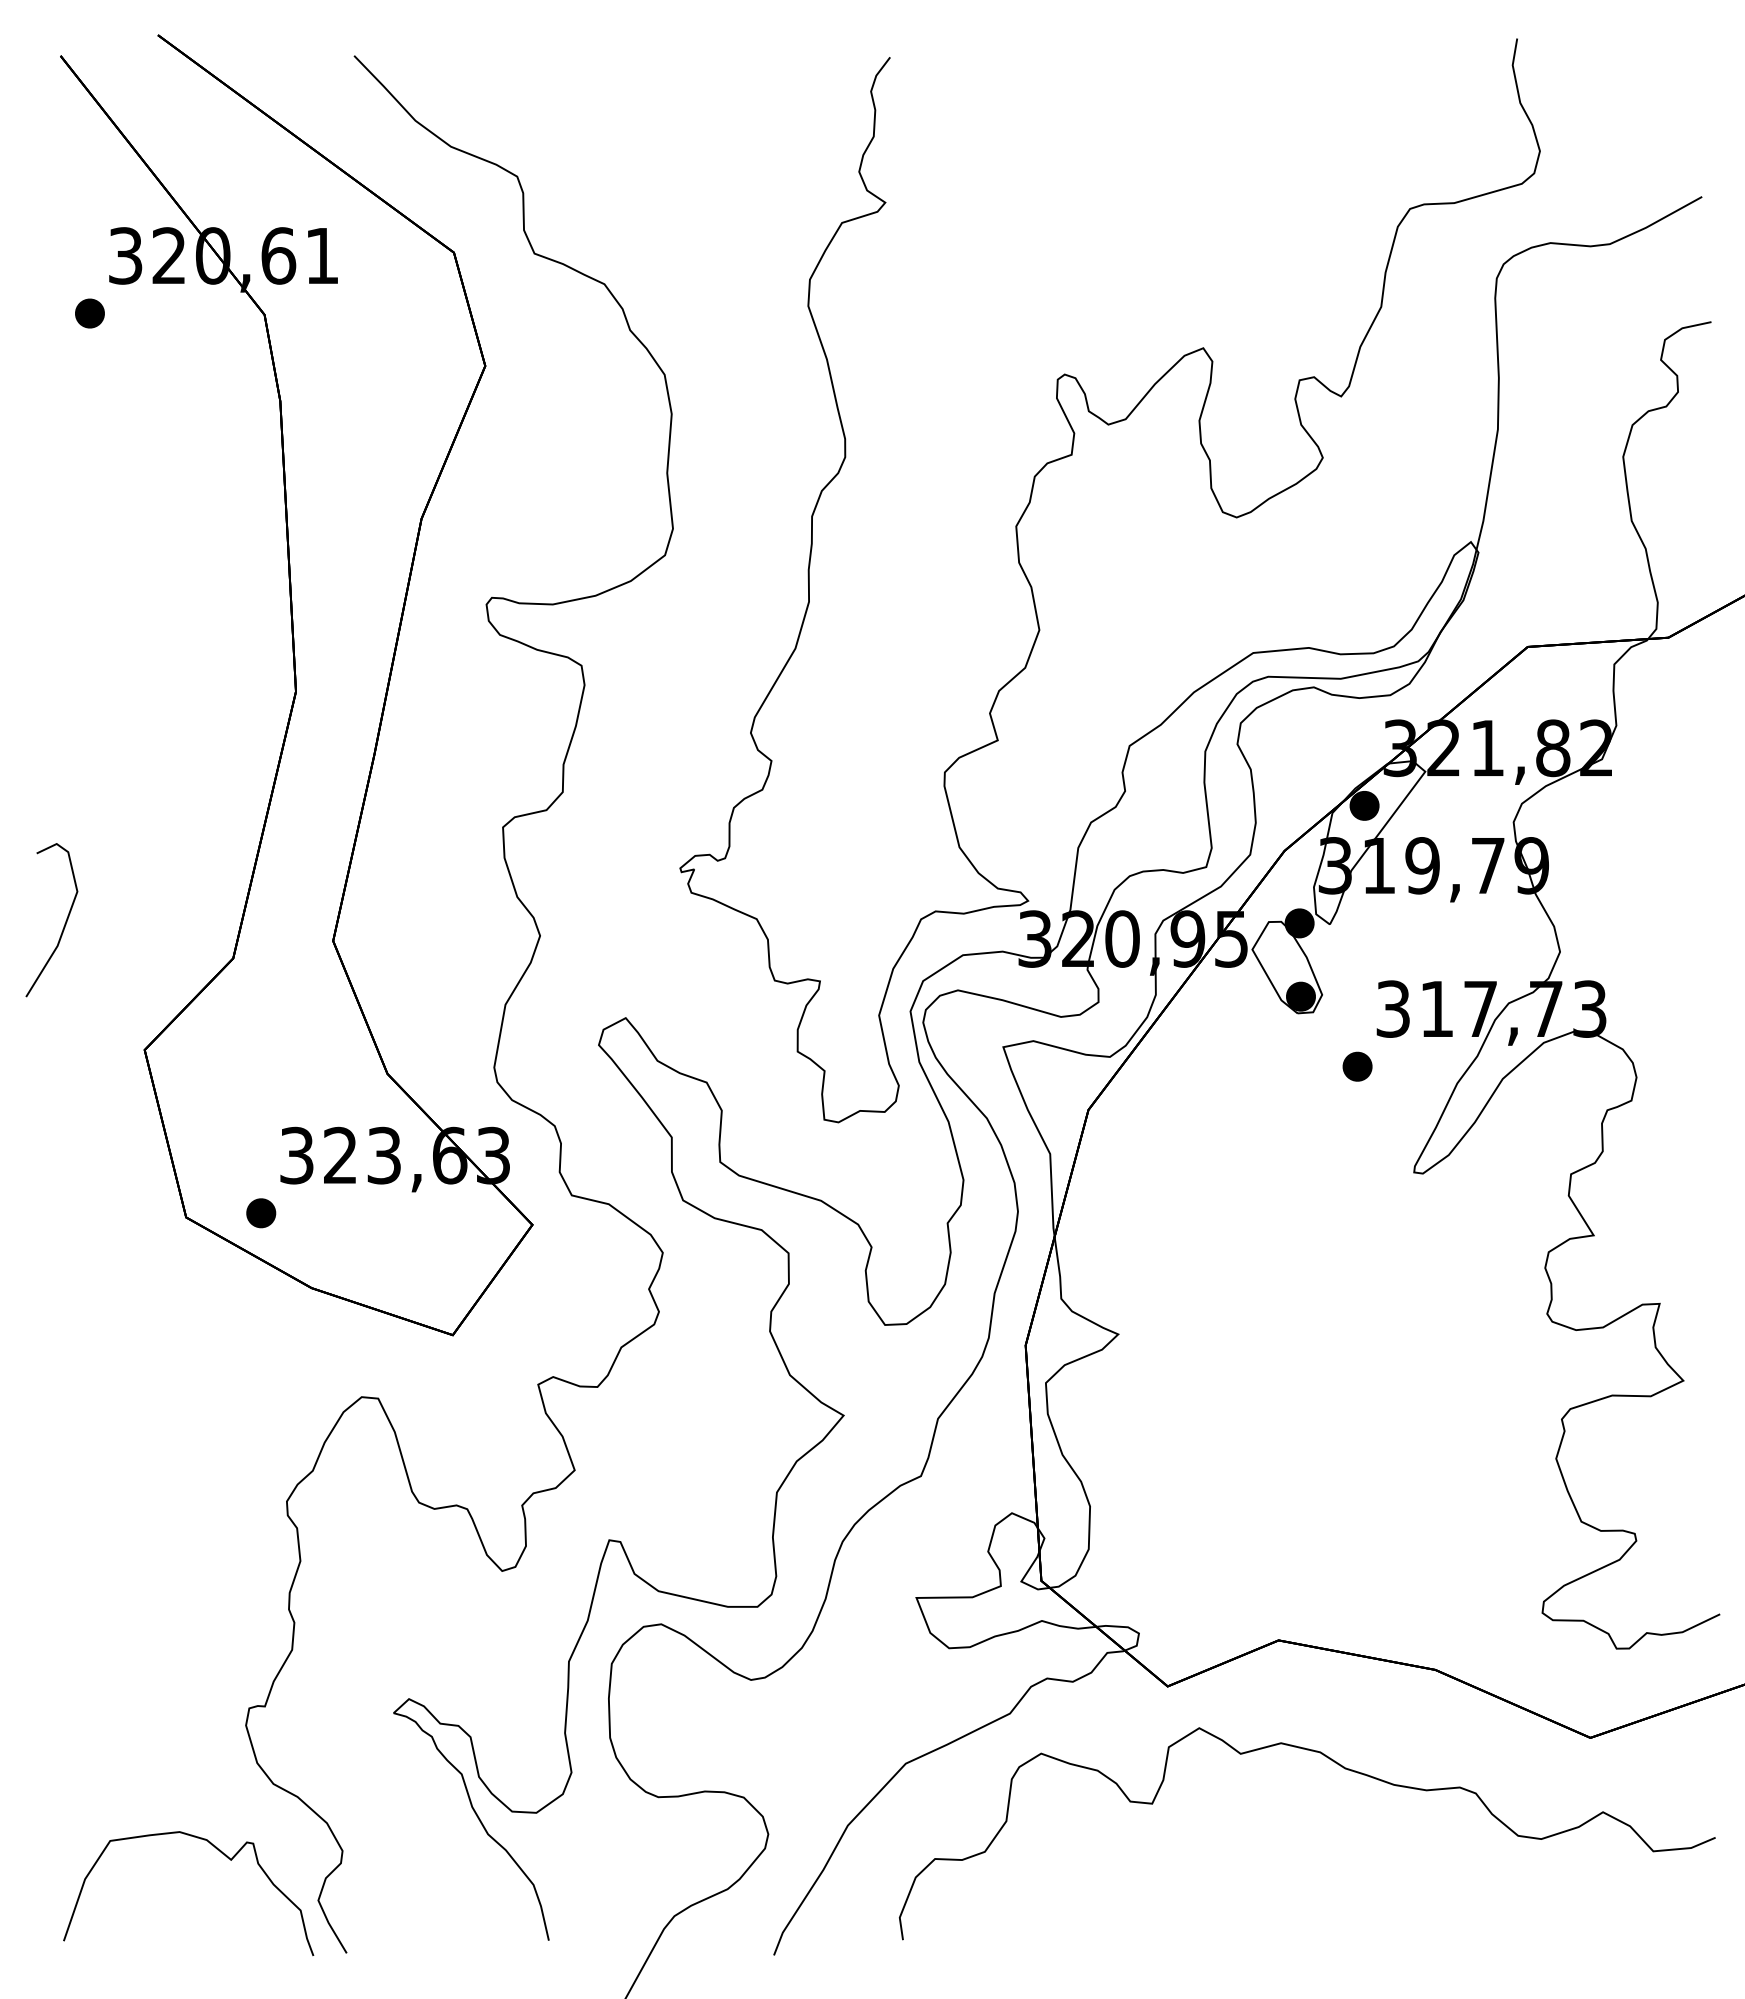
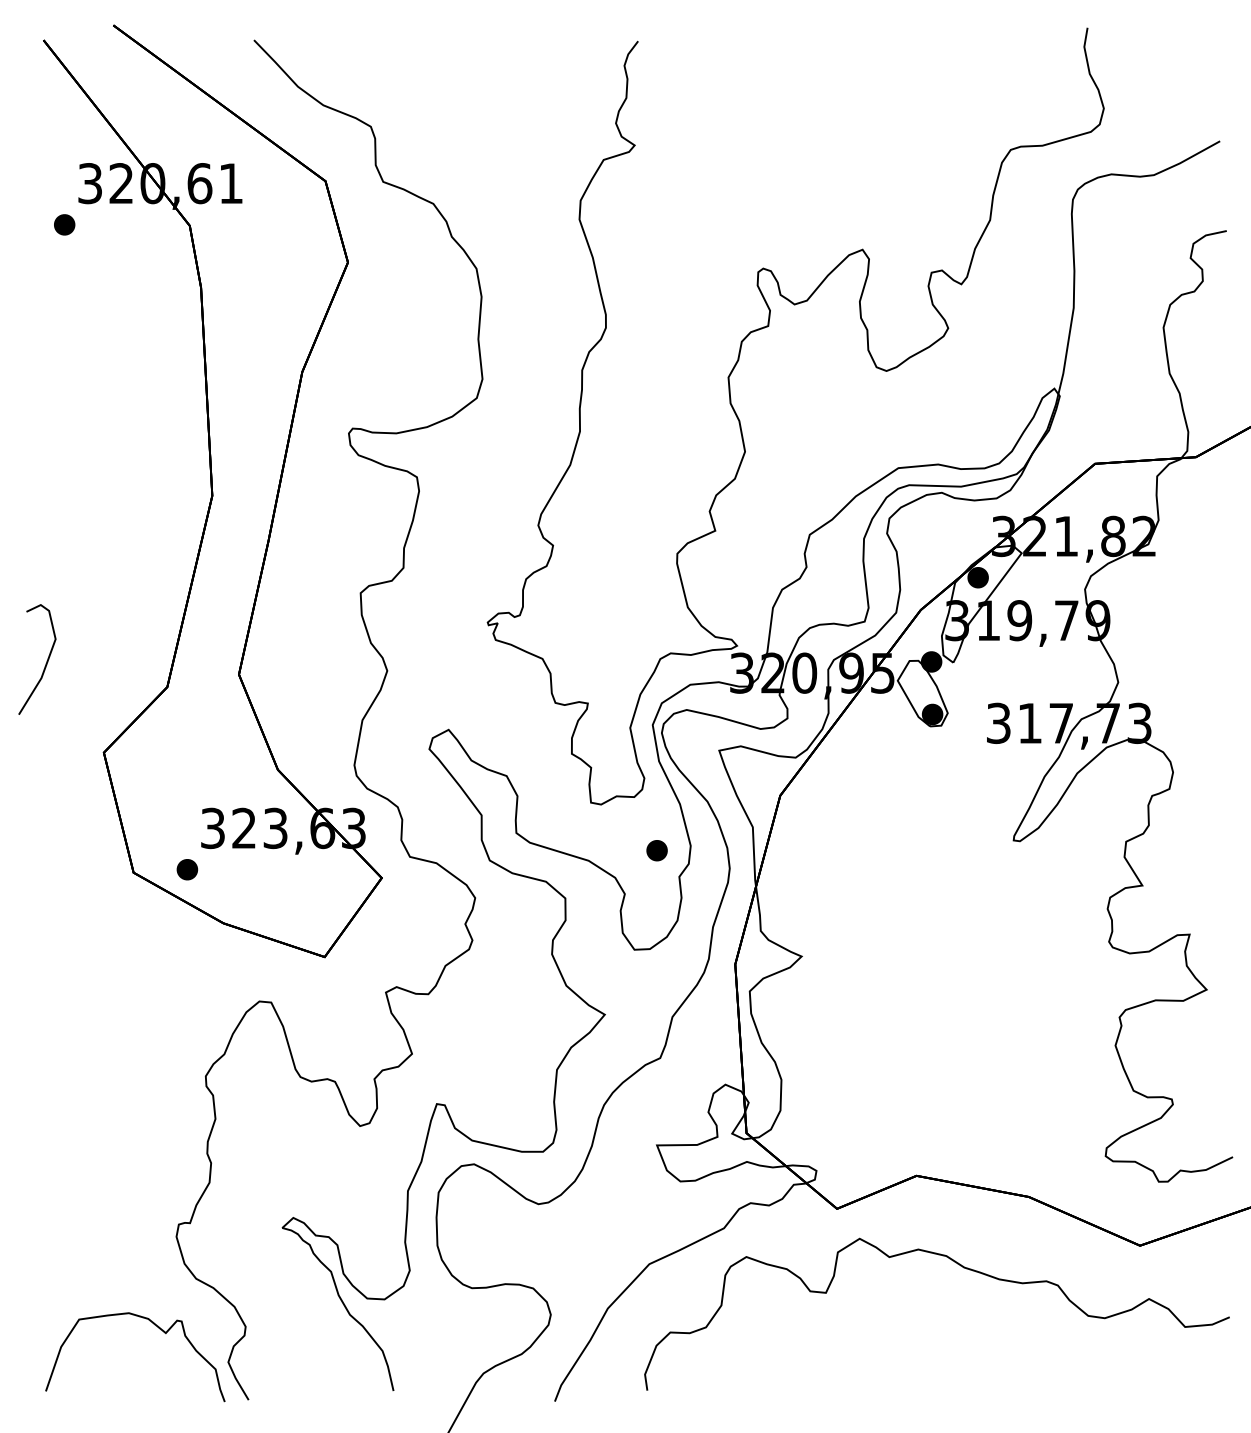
part: (1357, 1066) -> (657, 850), moved

